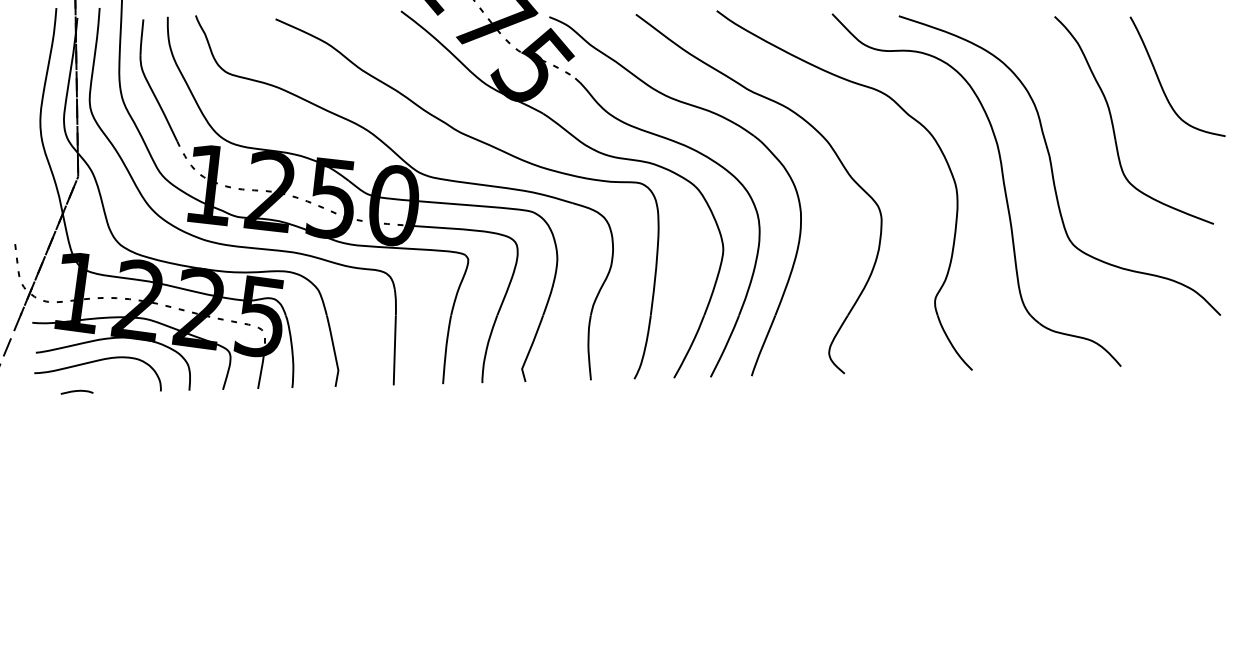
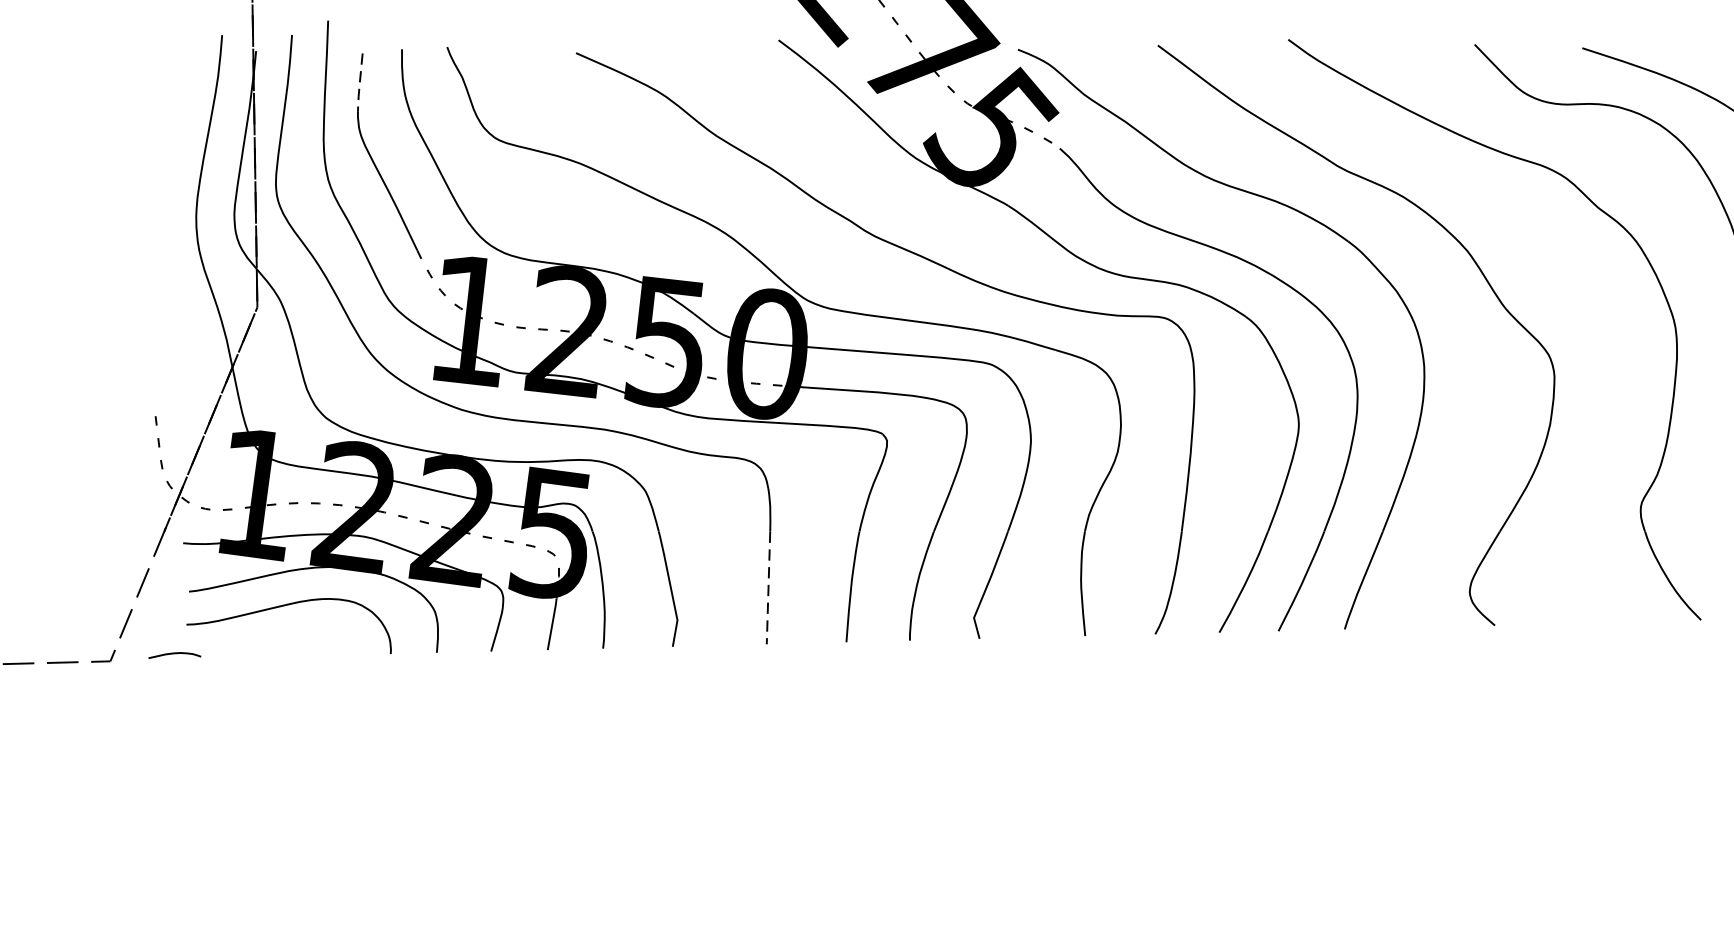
line: (141, 38) -> (359, 84), solid -> dashed
line: (394, 350) -> (768, 587), solid -> dashed
curve: (76, 391) -> (173, 654), moved

